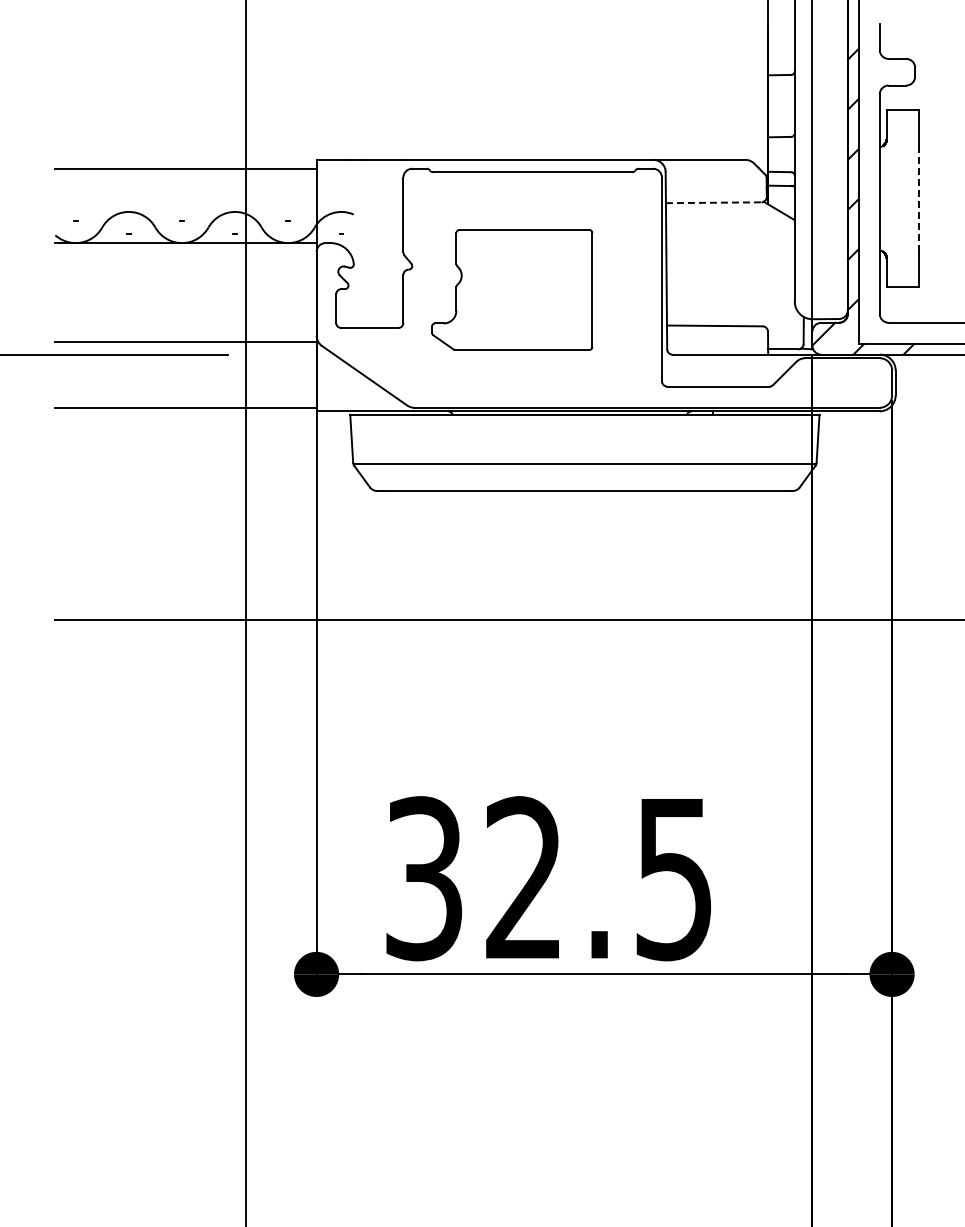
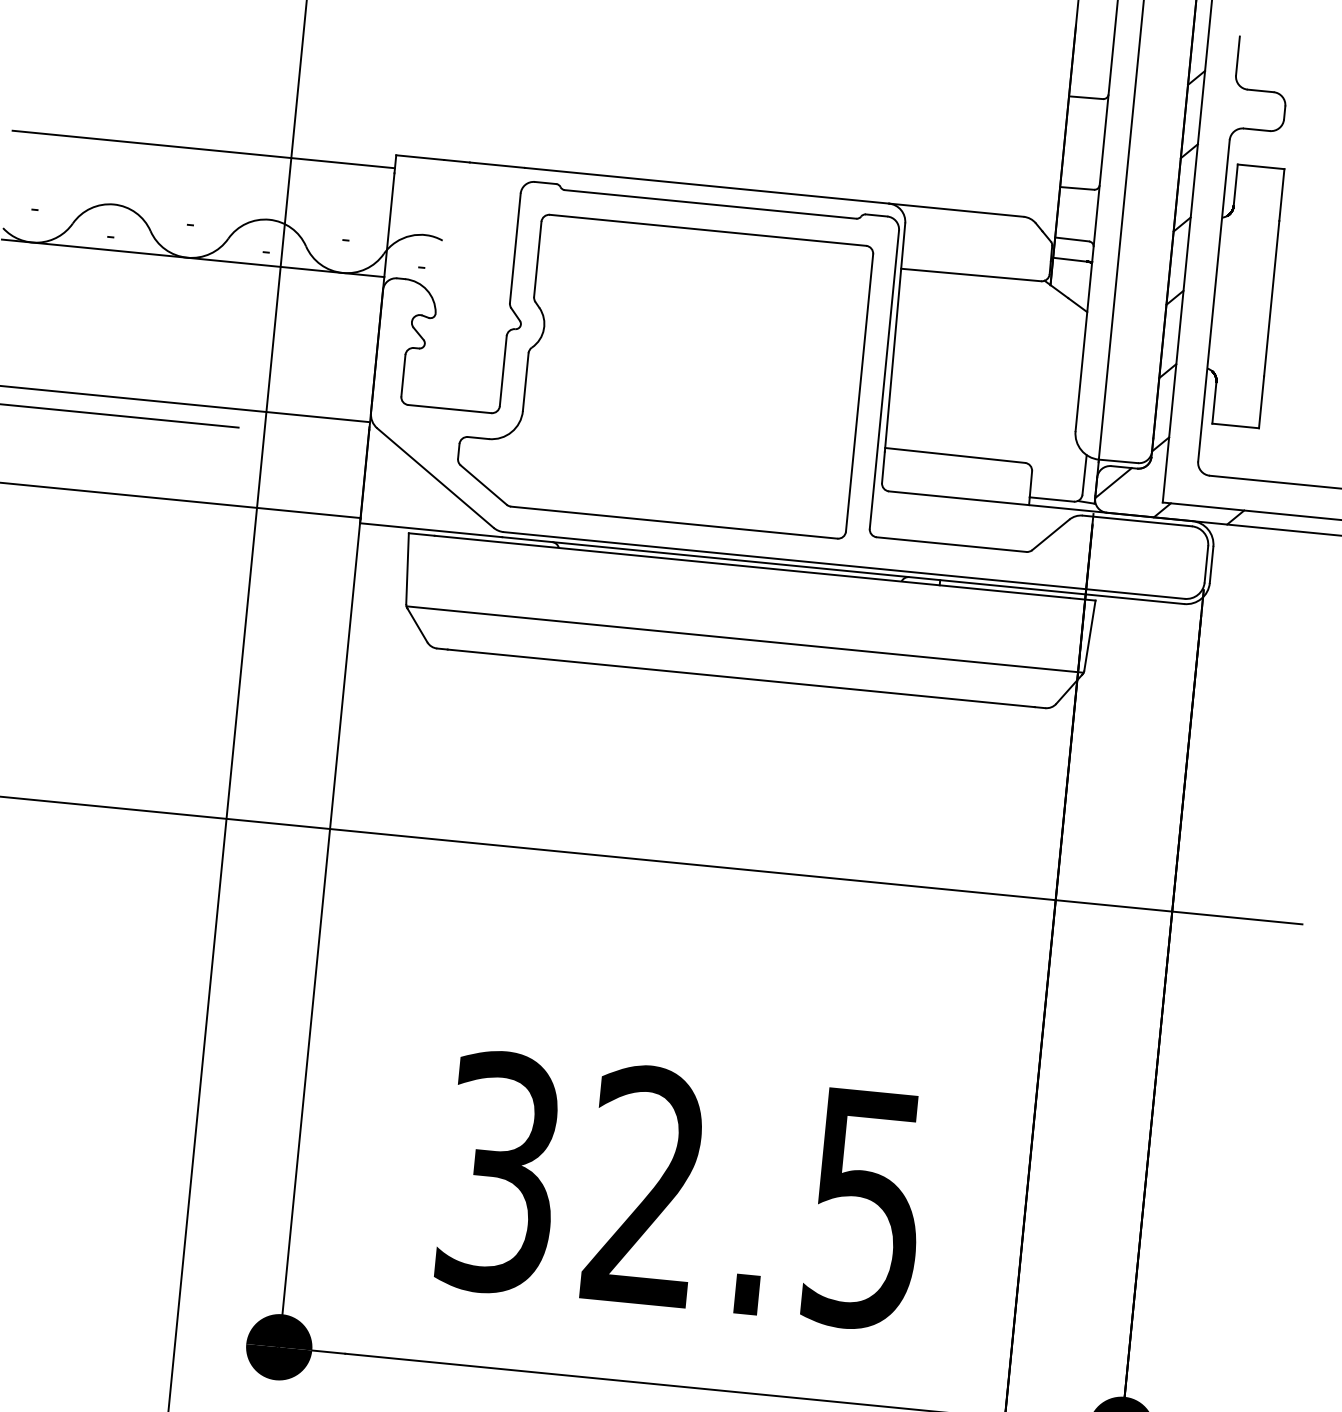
line: (918, 198) -> (1271, 298), dashed -> solid
line: (713, 202) -> (970, 274), dashed -> solid
part: (511, 289) -> (662, 372), size x1.67
text: (548, 878) -> (681, 1190), moved

